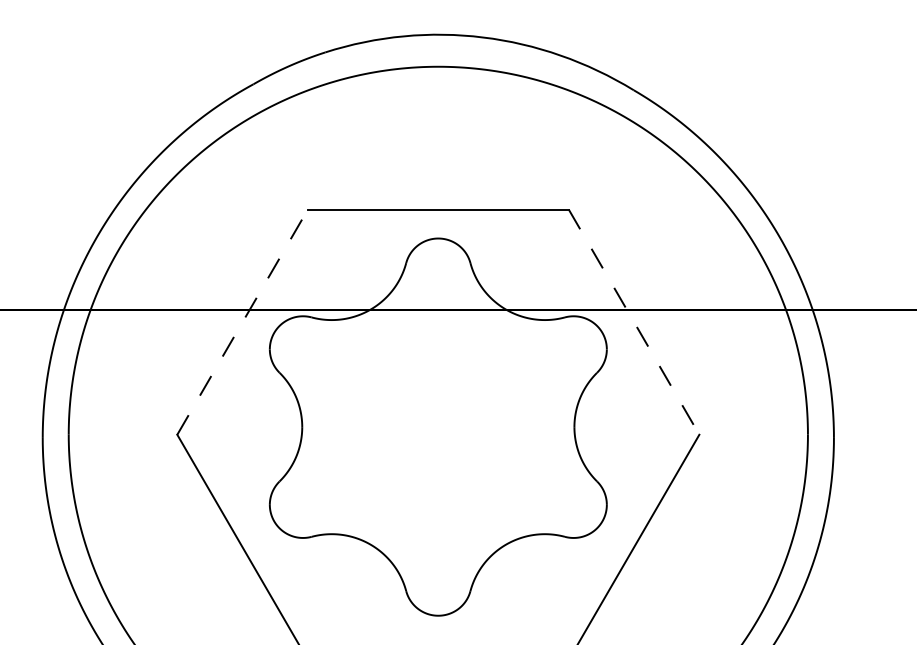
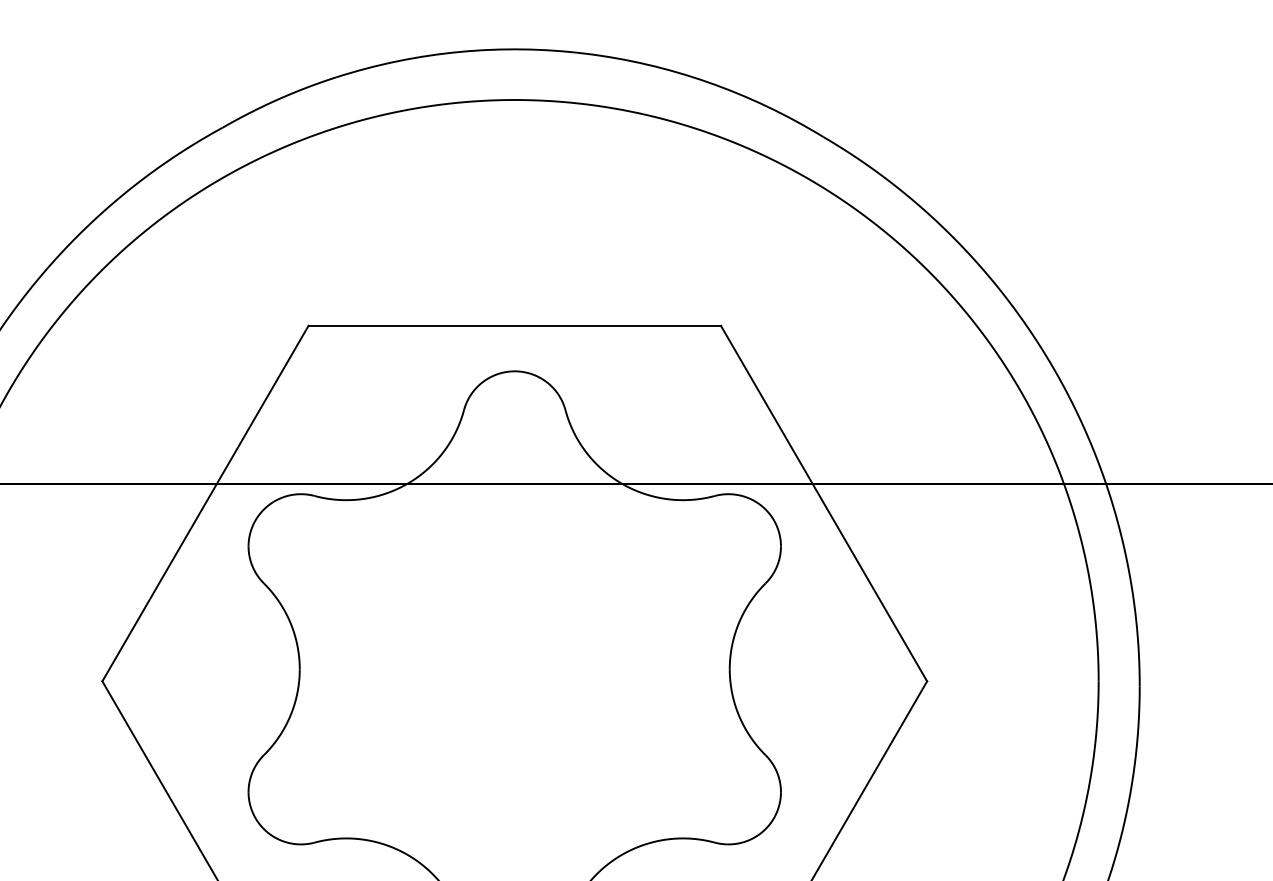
line: (242, 321) -> (205, 502), dashed -> solid
line: (634, 322) -> (824, 504), dashed -> solid

